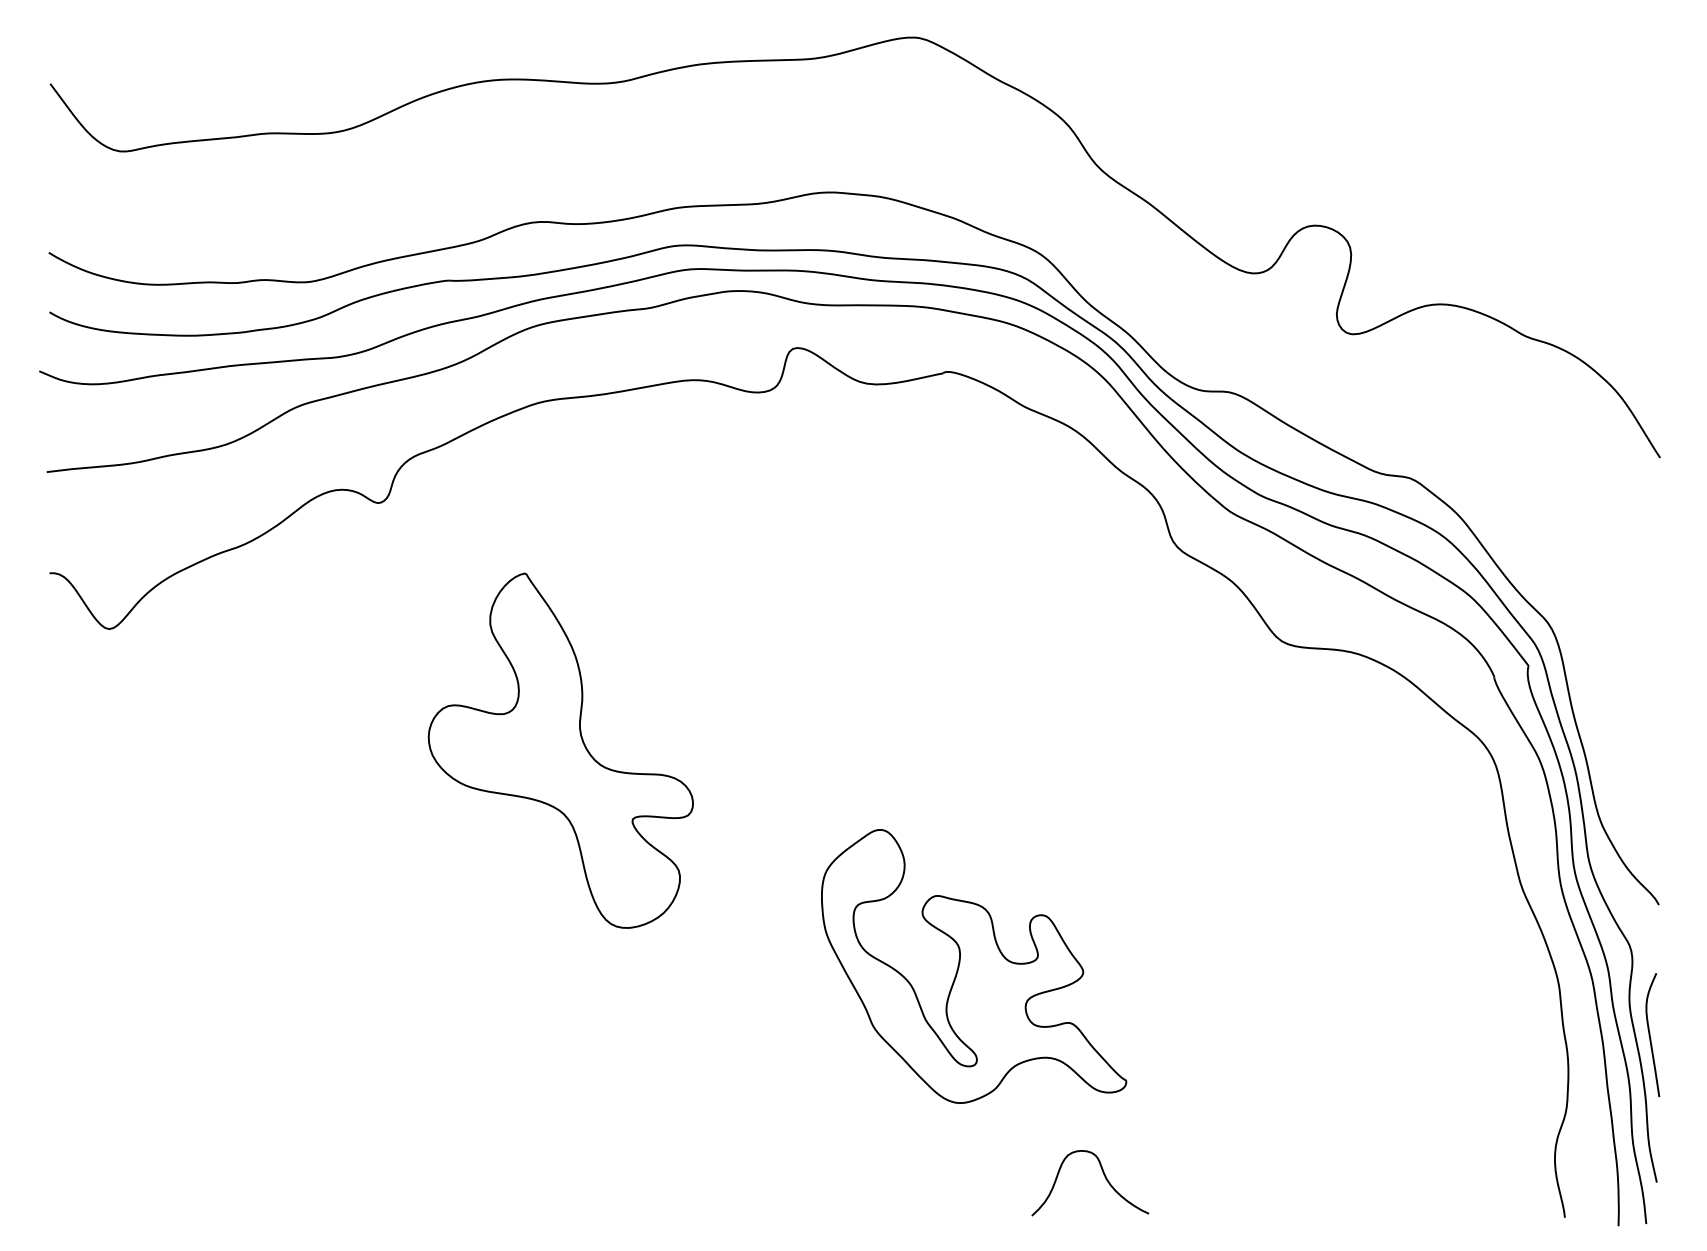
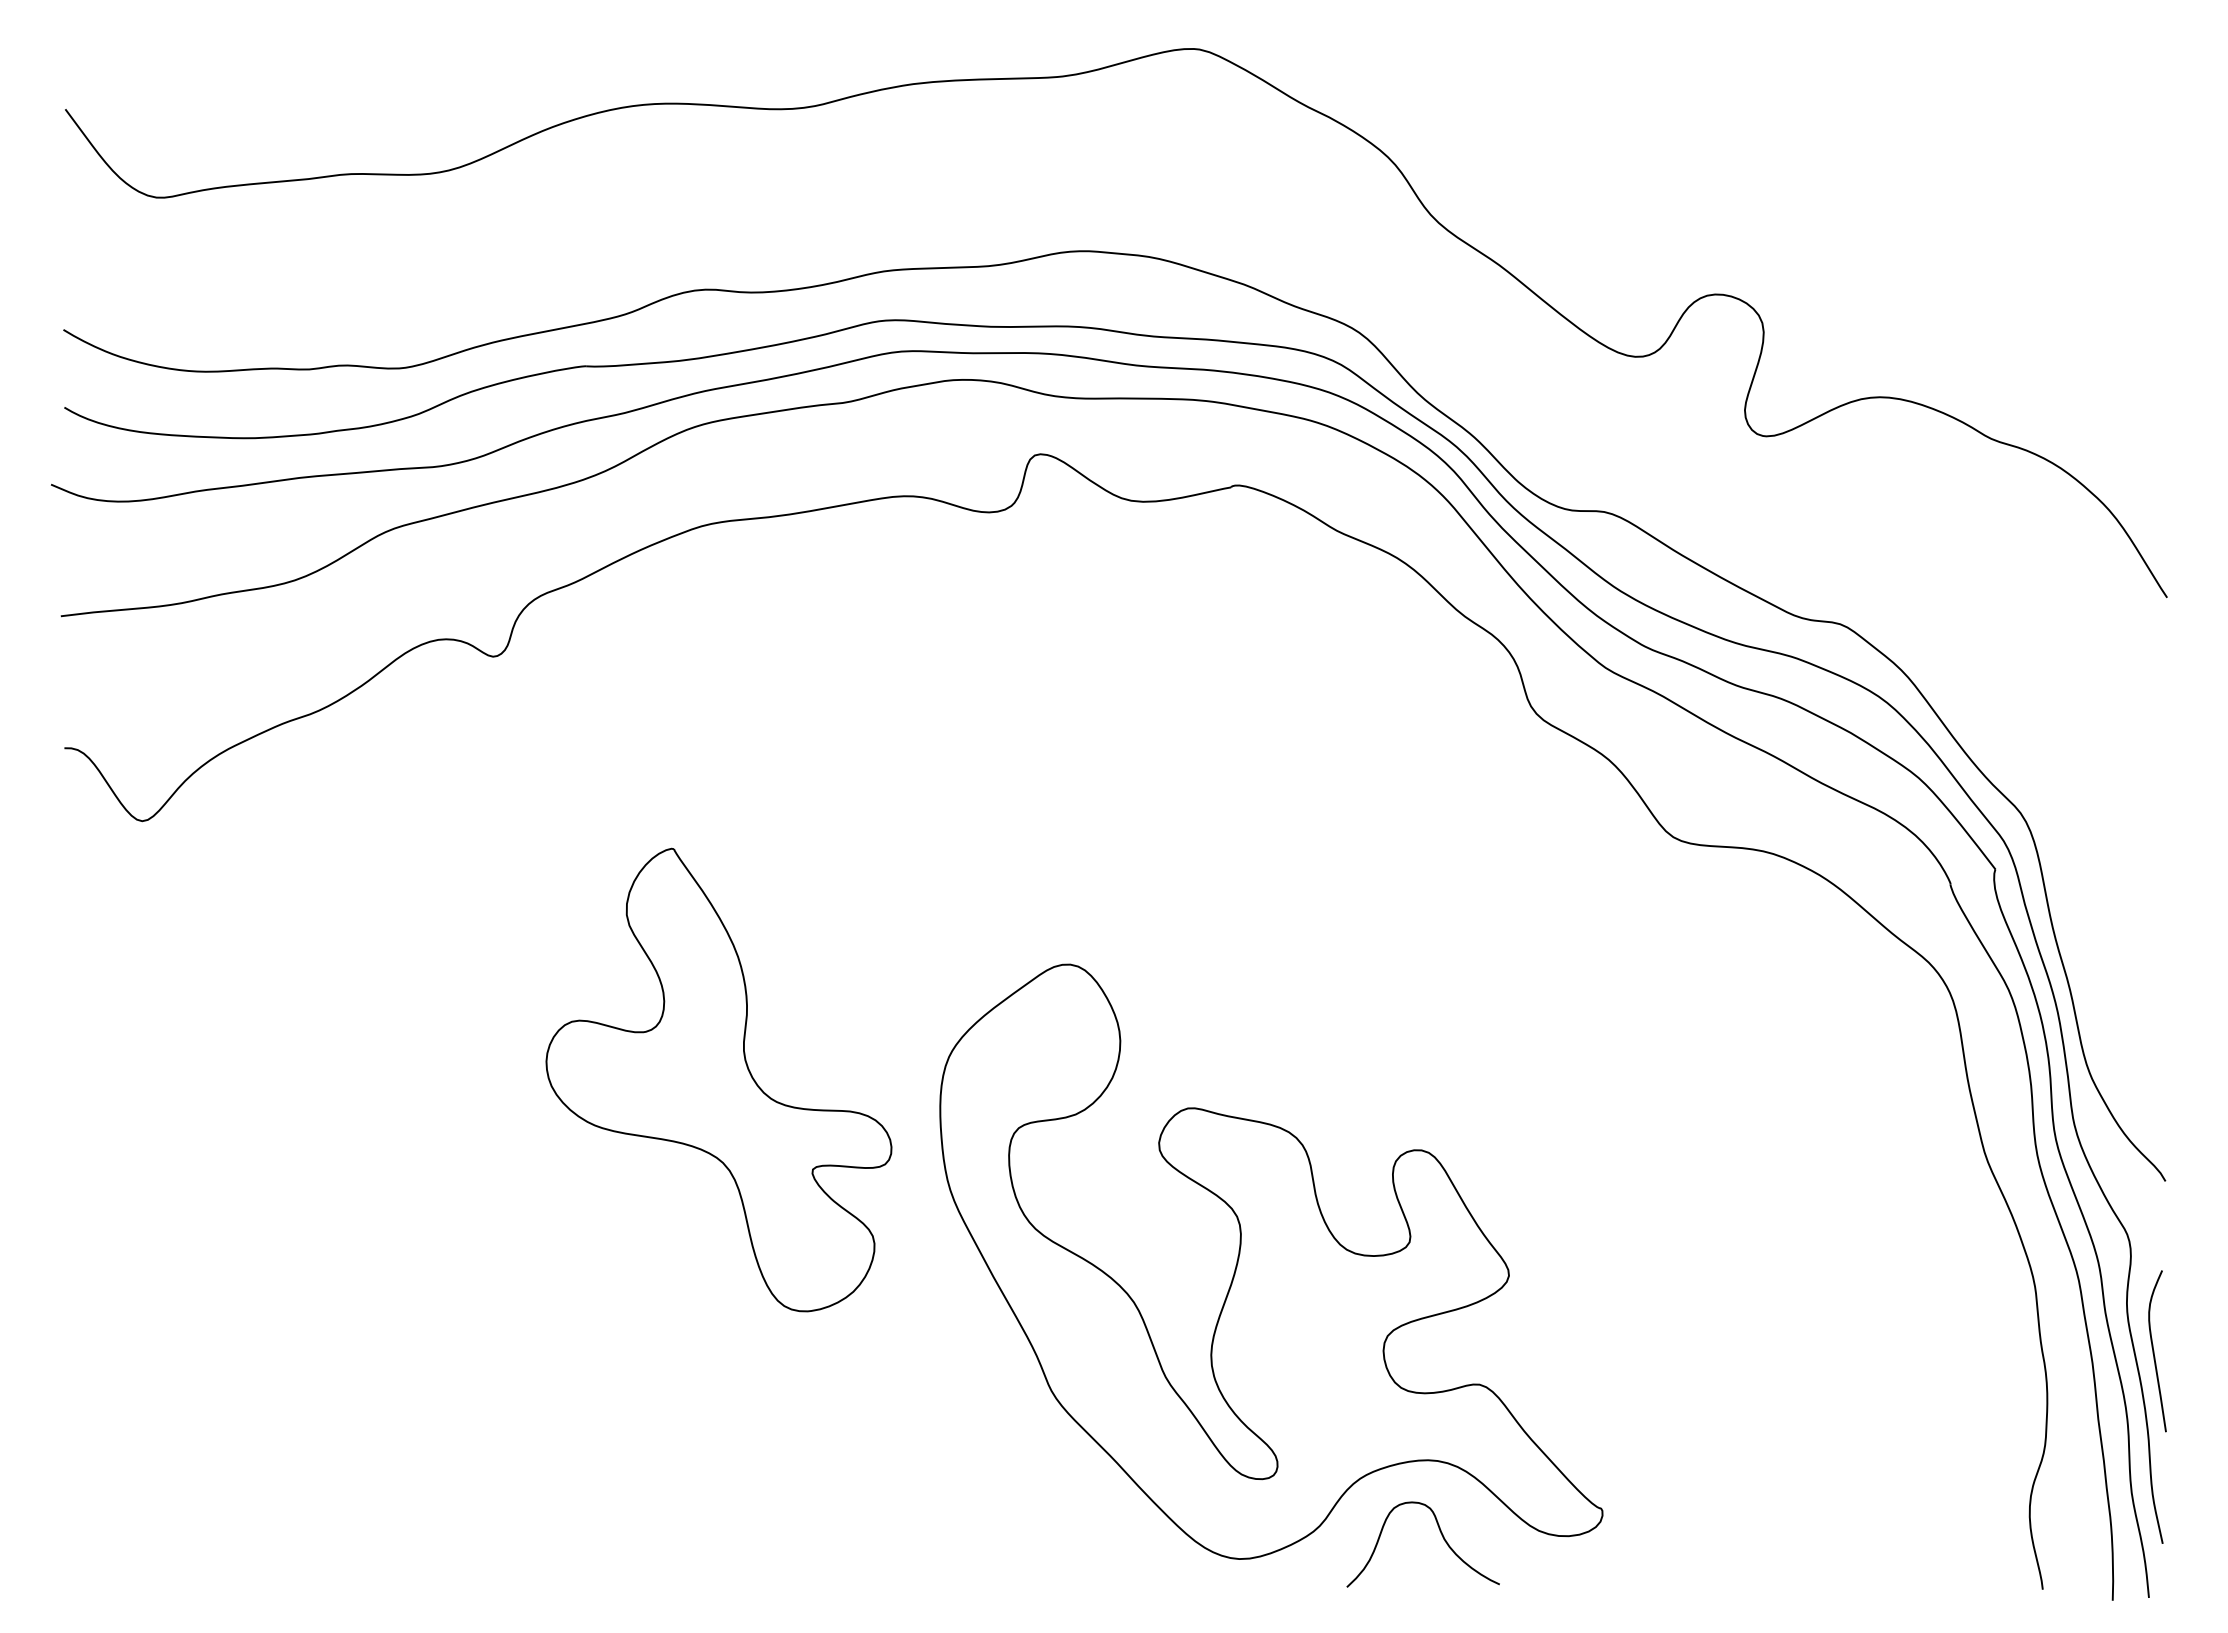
part: (560, 750) -> (718, 1079), moved
part: (974, 966) -> (1271, 1261), size x1.67

